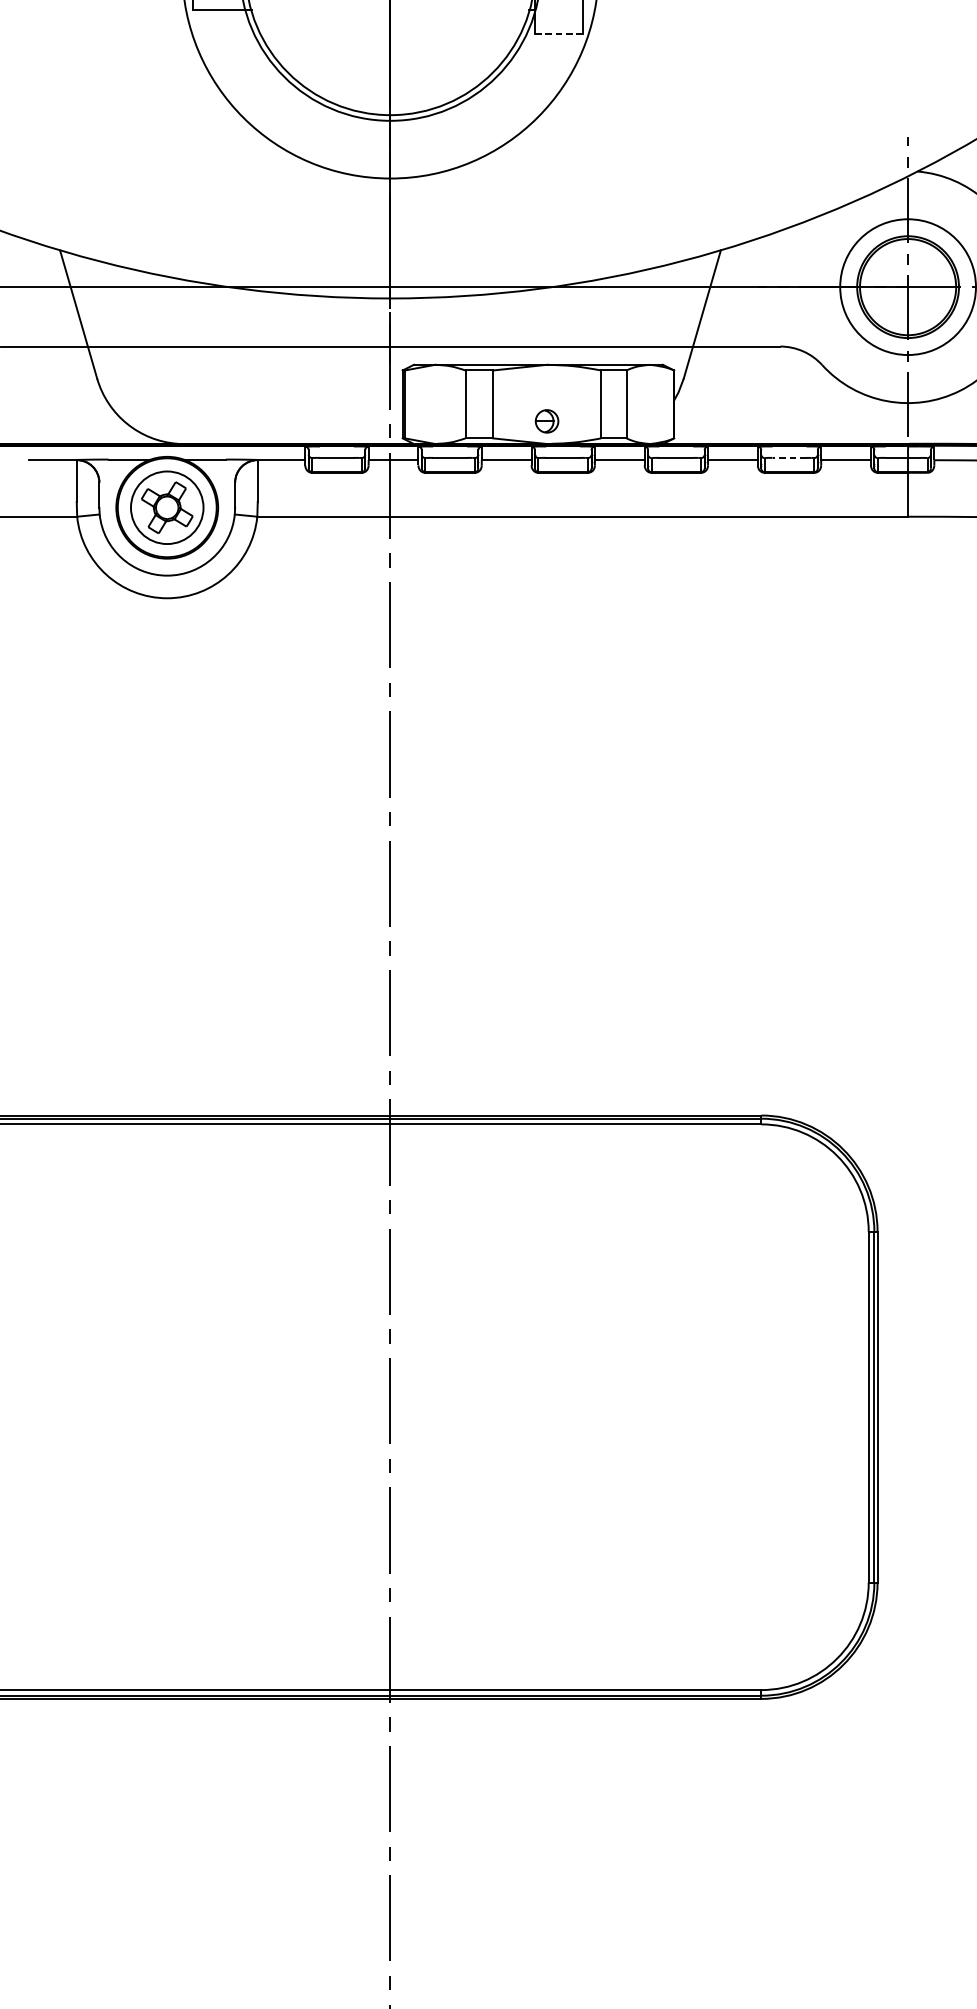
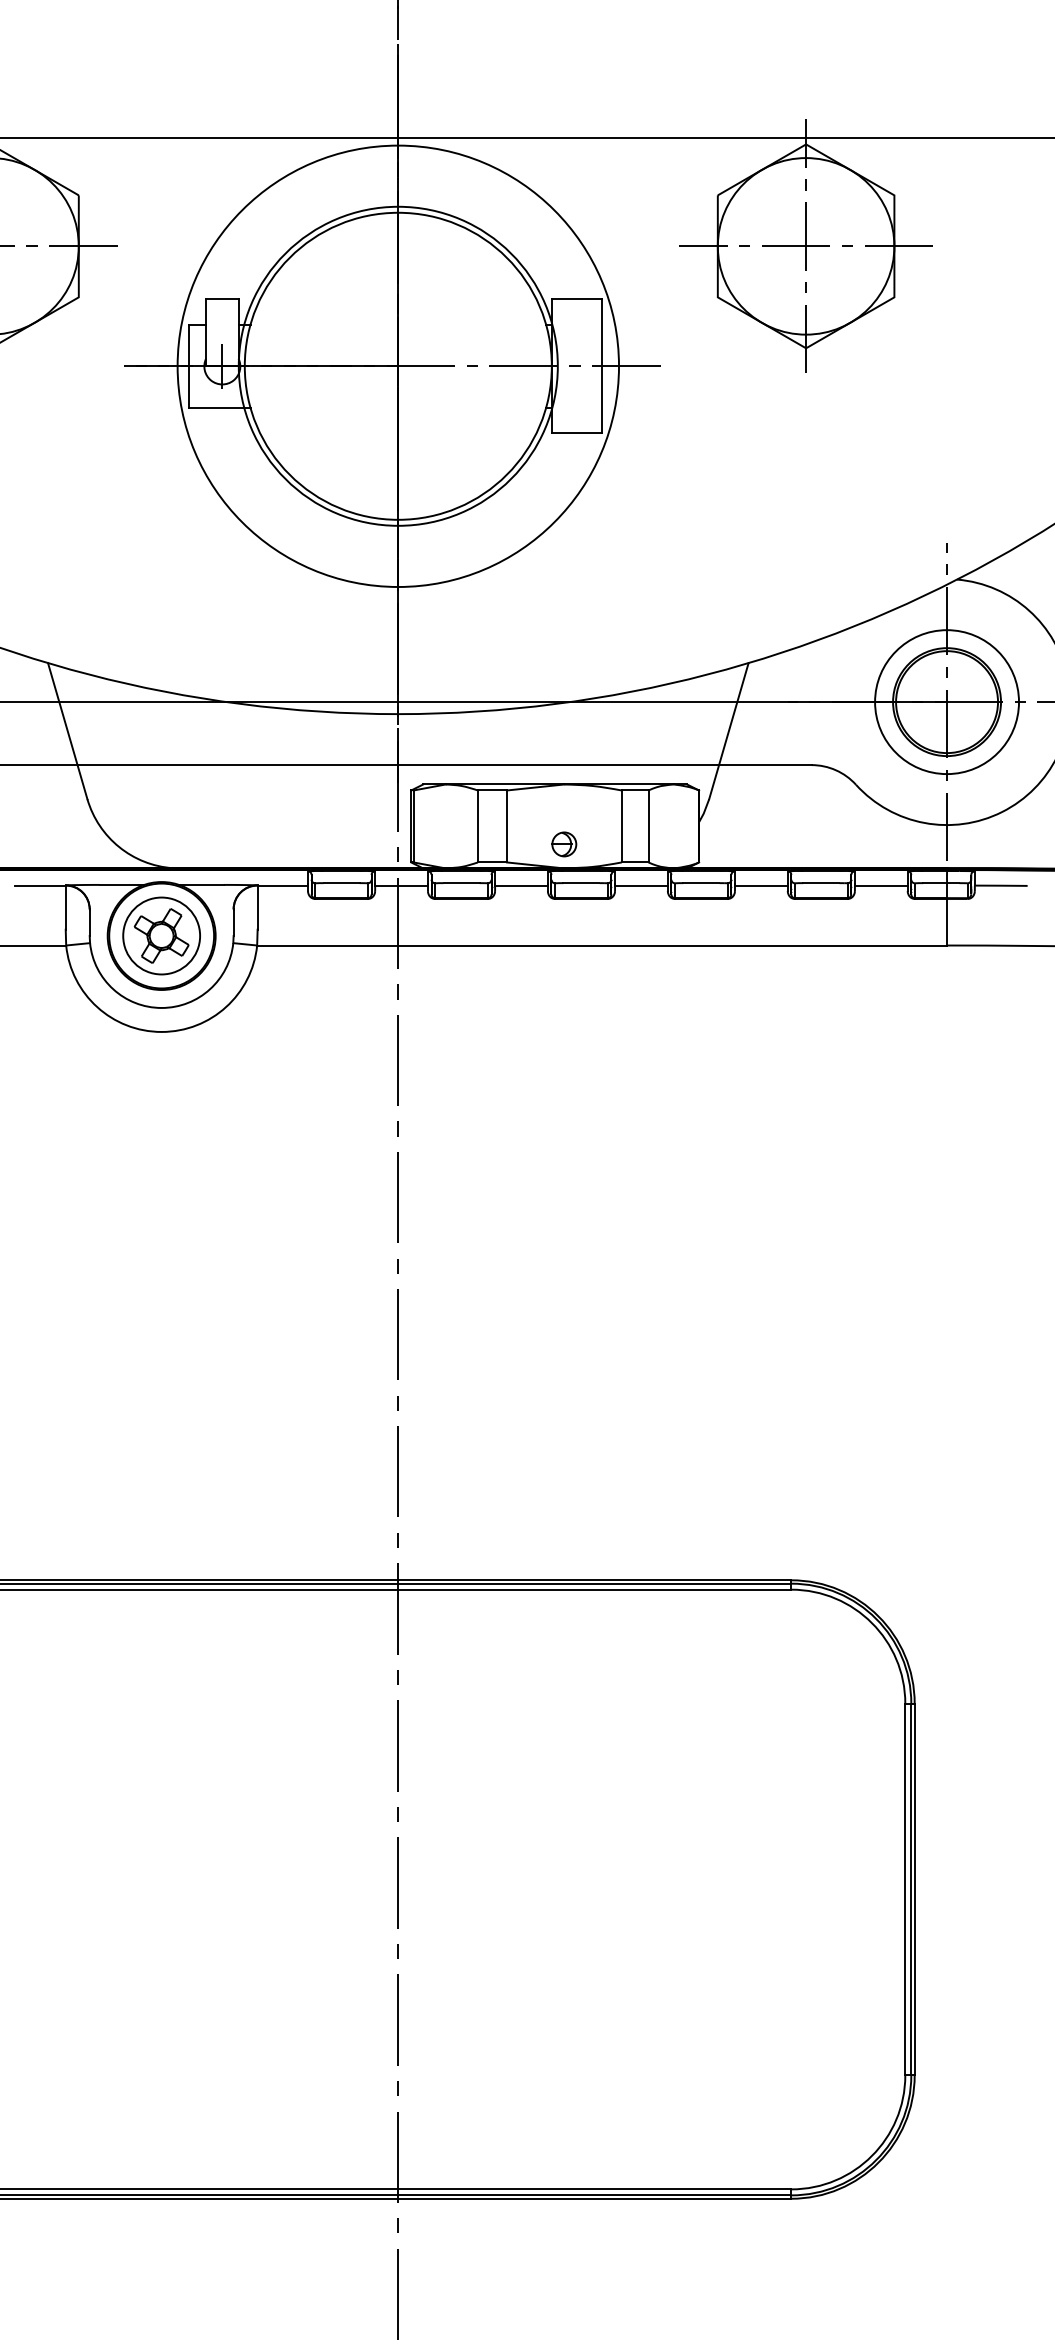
line: (558, 33) -> (576, 433), dashed -> solid
line: (789, 458) -> (821, 883), dashed -> solid

